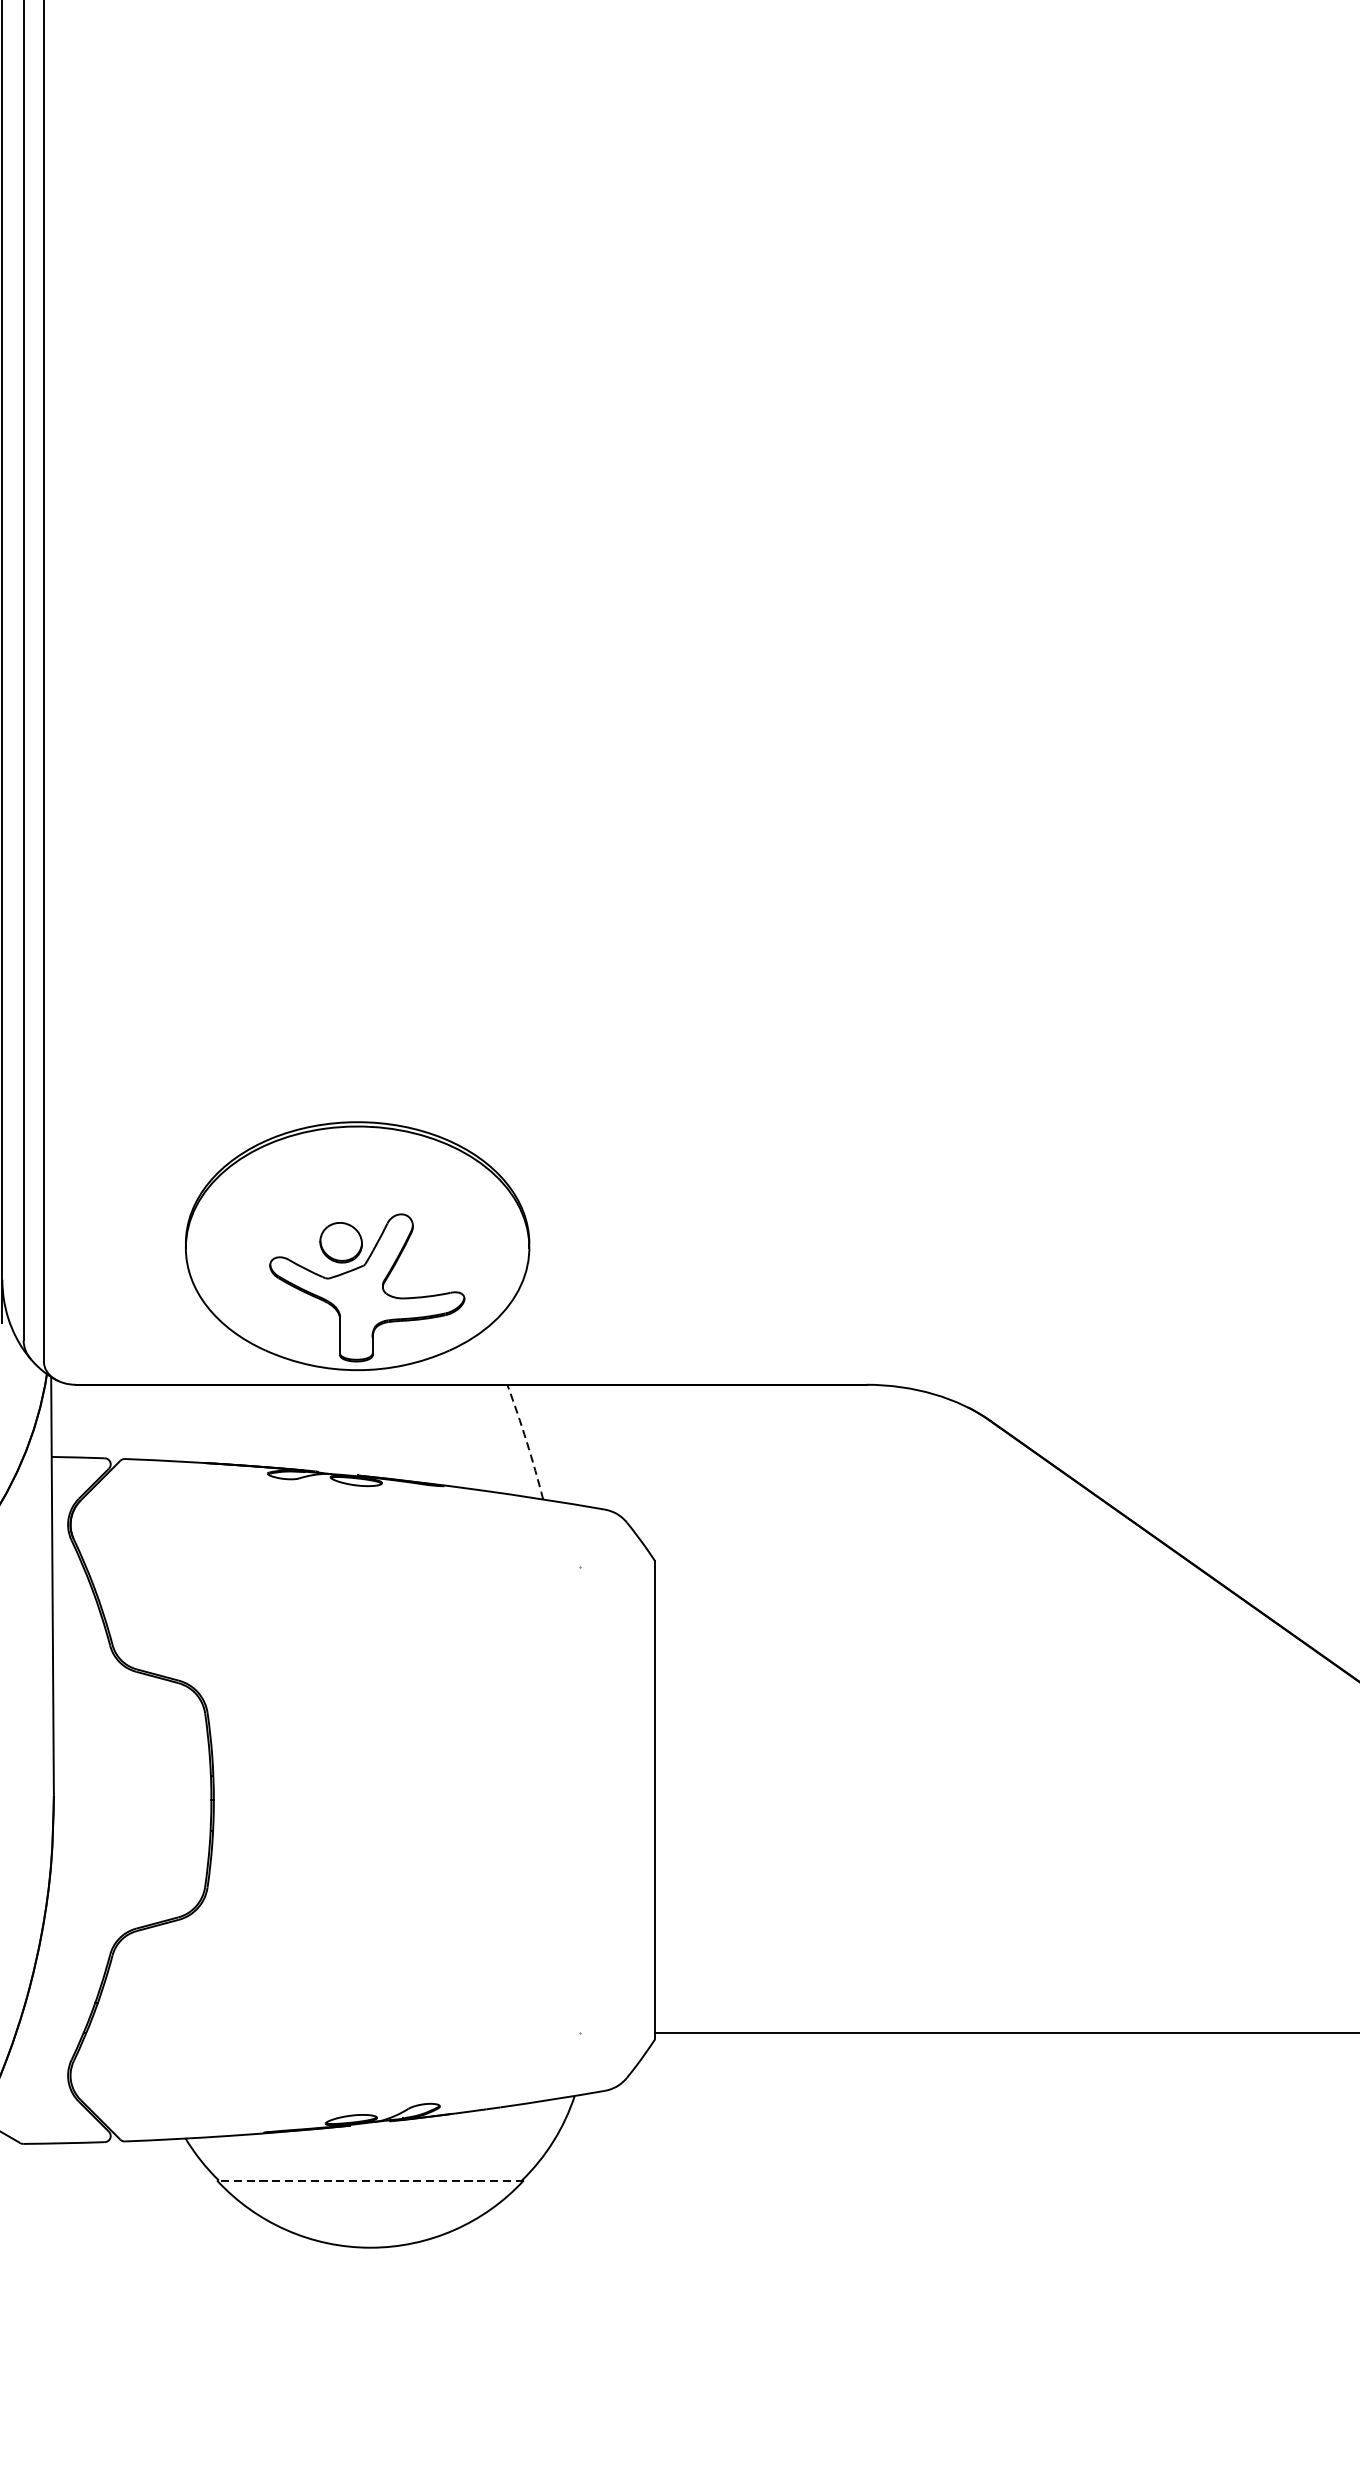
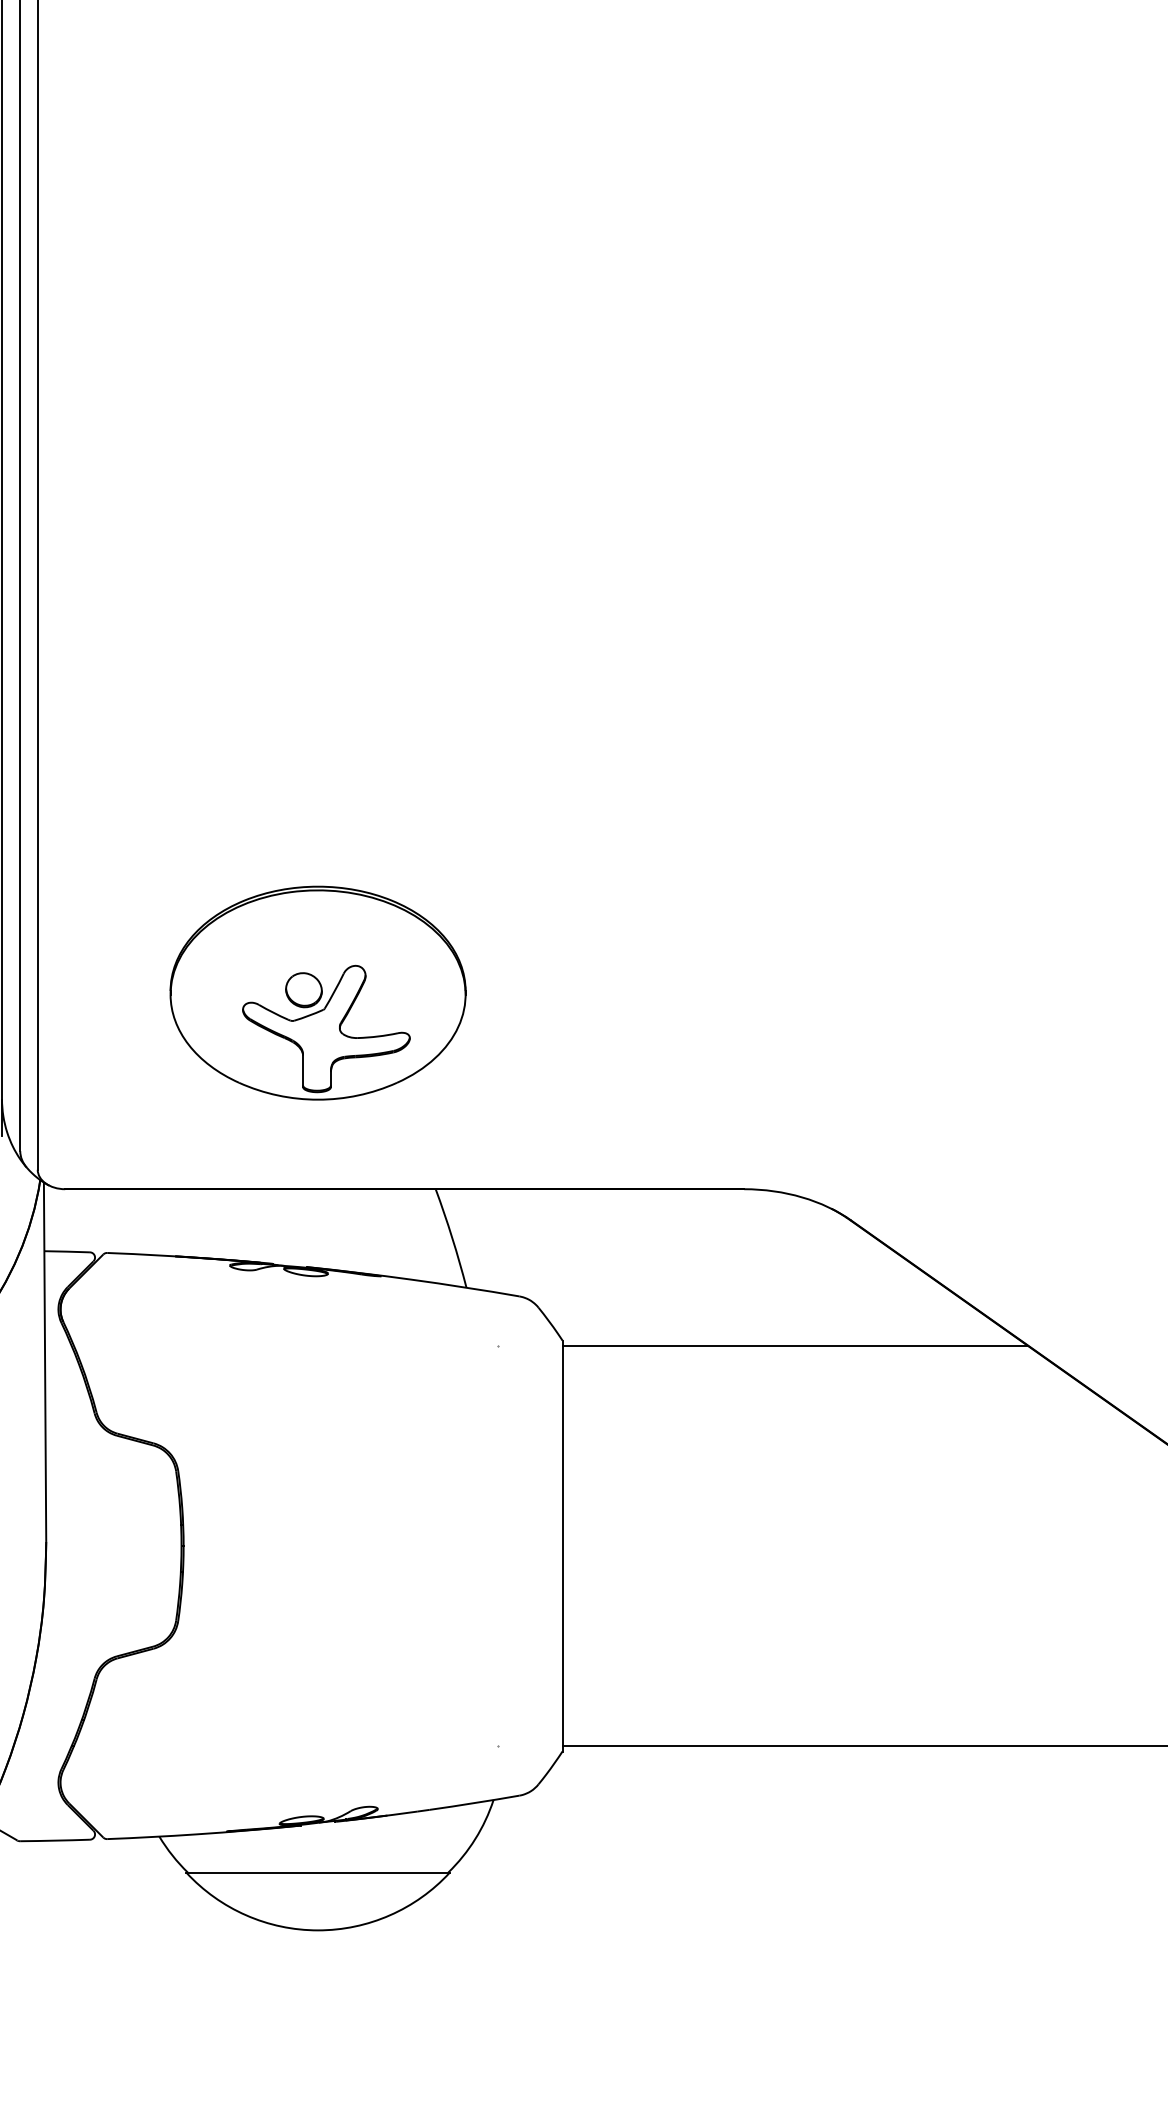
part: (356, 1245) -> (317, 992), moved
arc: (526, 1442) -> (452, 1238), dashed -> solid
line: (925, 1566) -> (794, 1345), added
line: (370, 2180) -> (318, 1872), dashed -> solid

